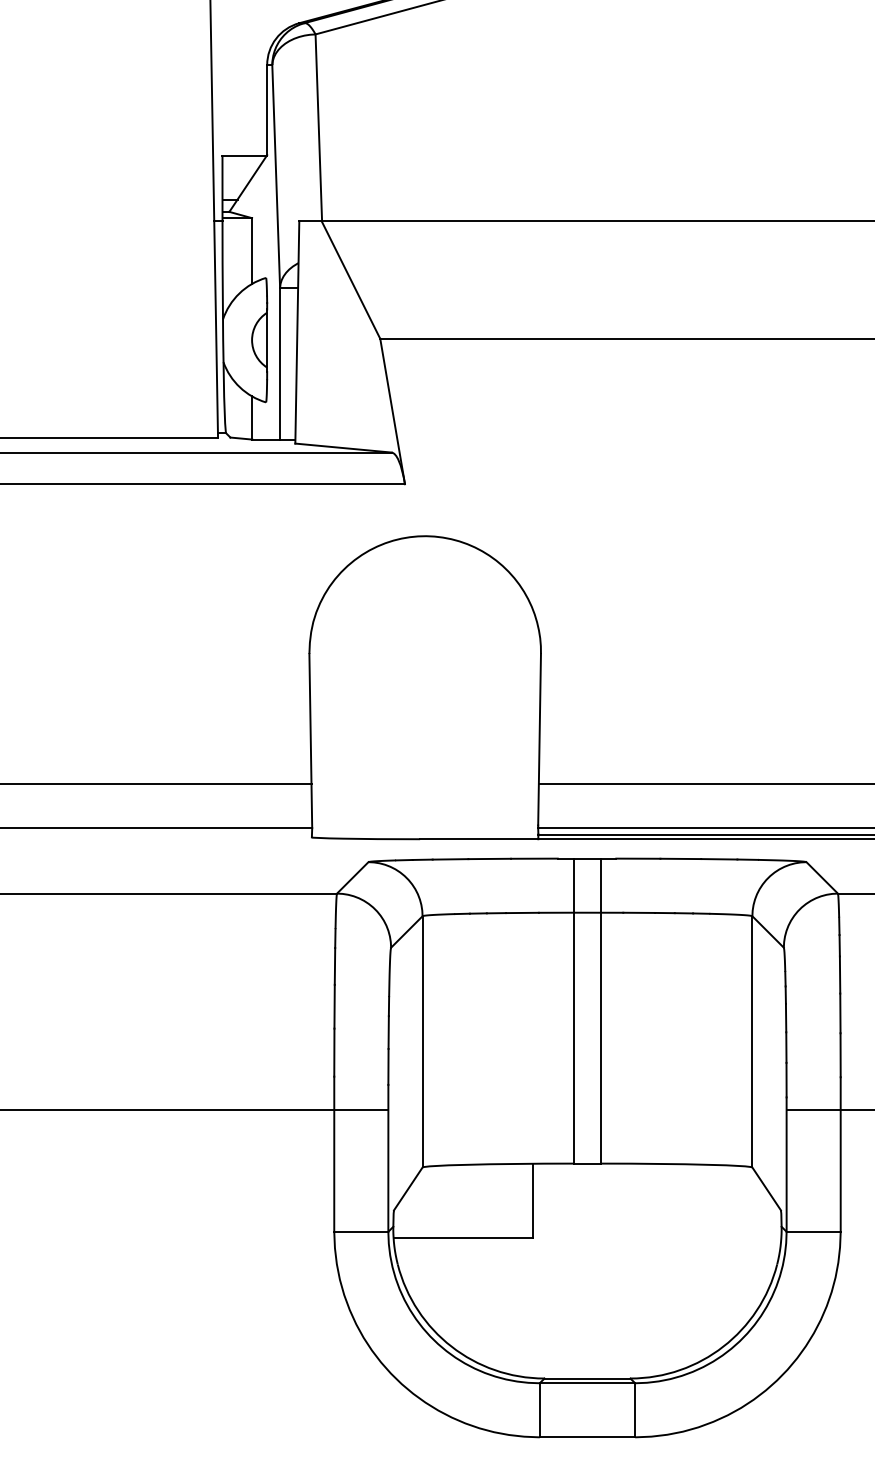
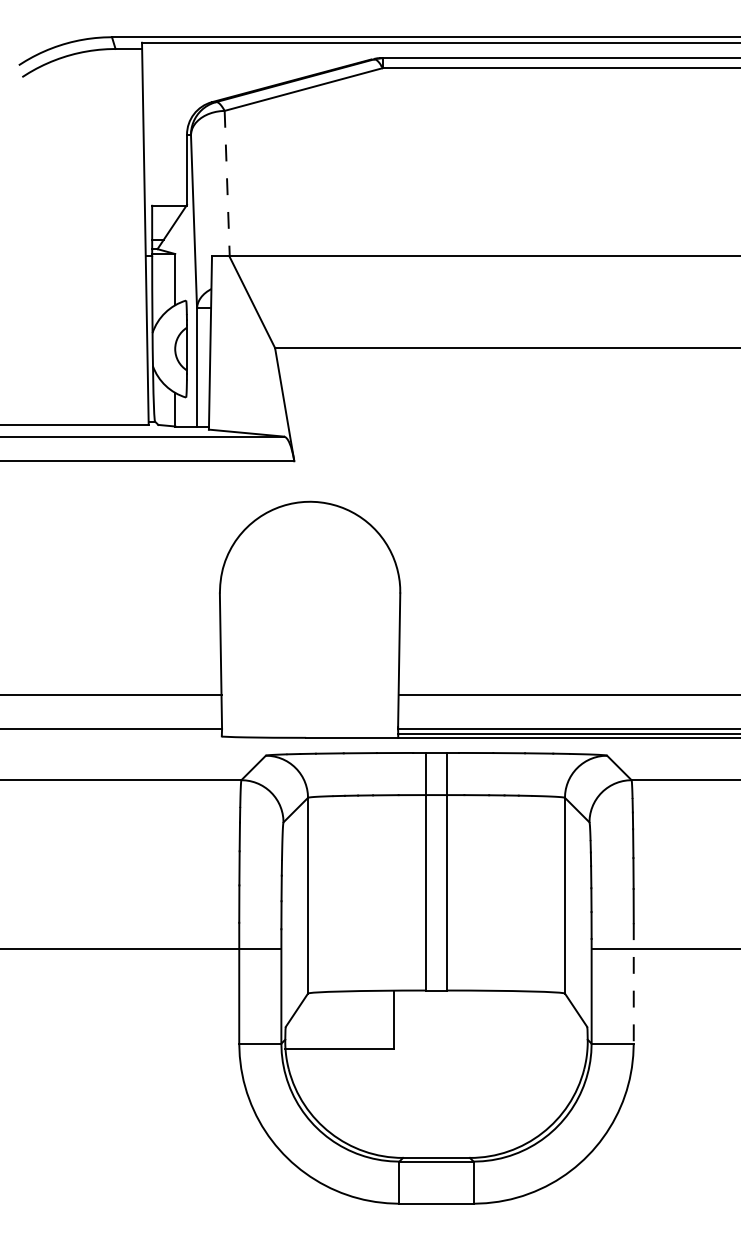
line: (319, 127) -> (227, 183), solid -> dashed
line: (840, 1154) -> (633, 983), solid -> dashed

